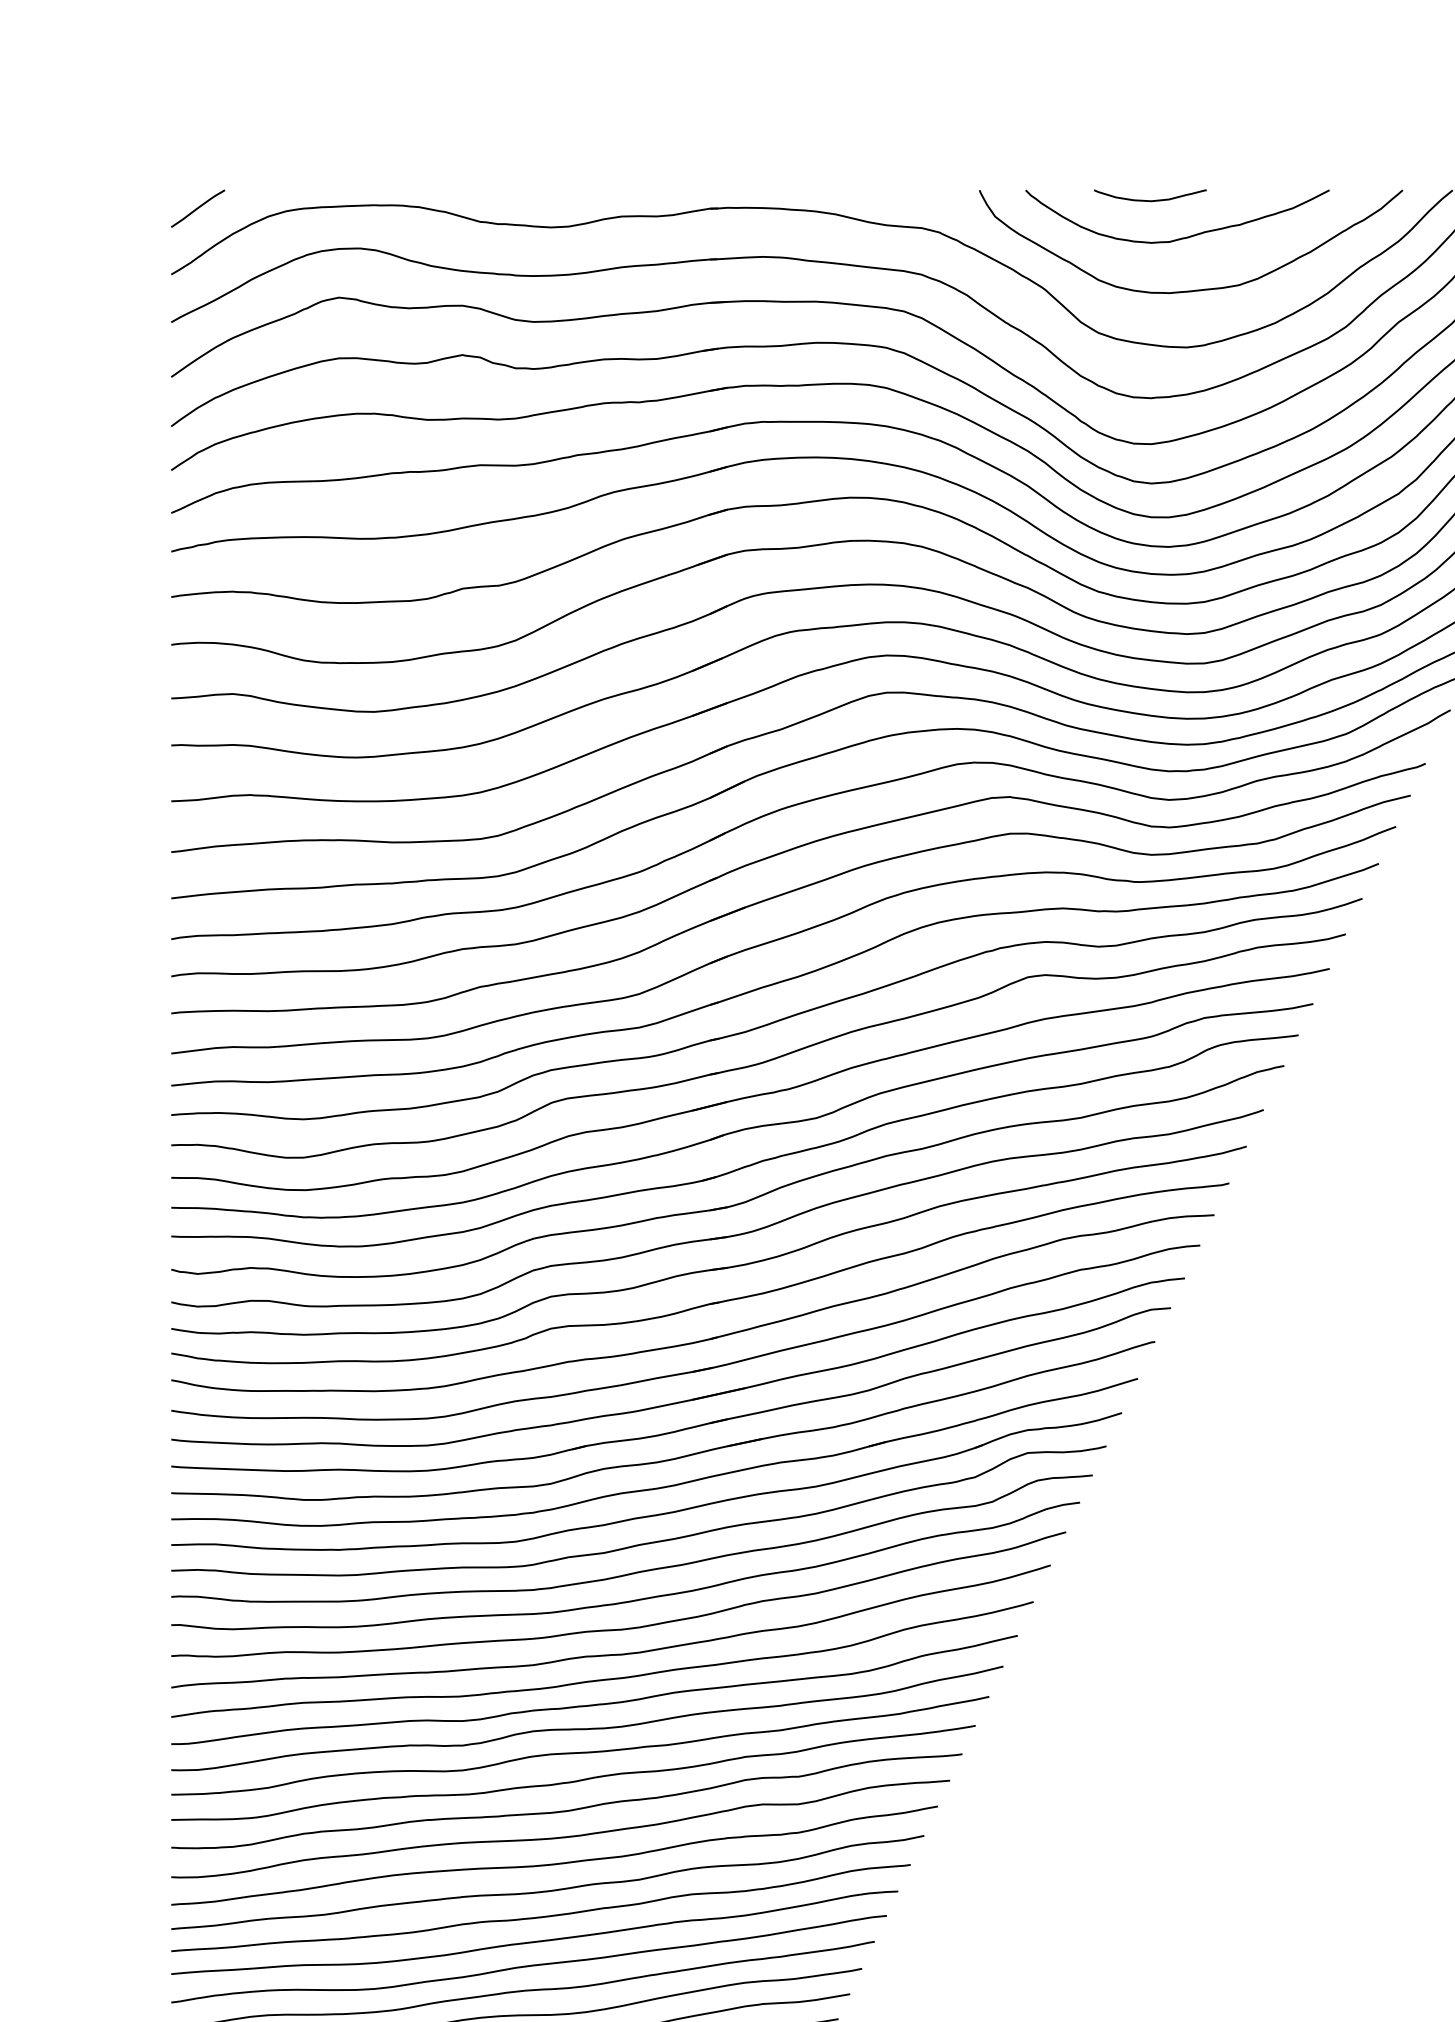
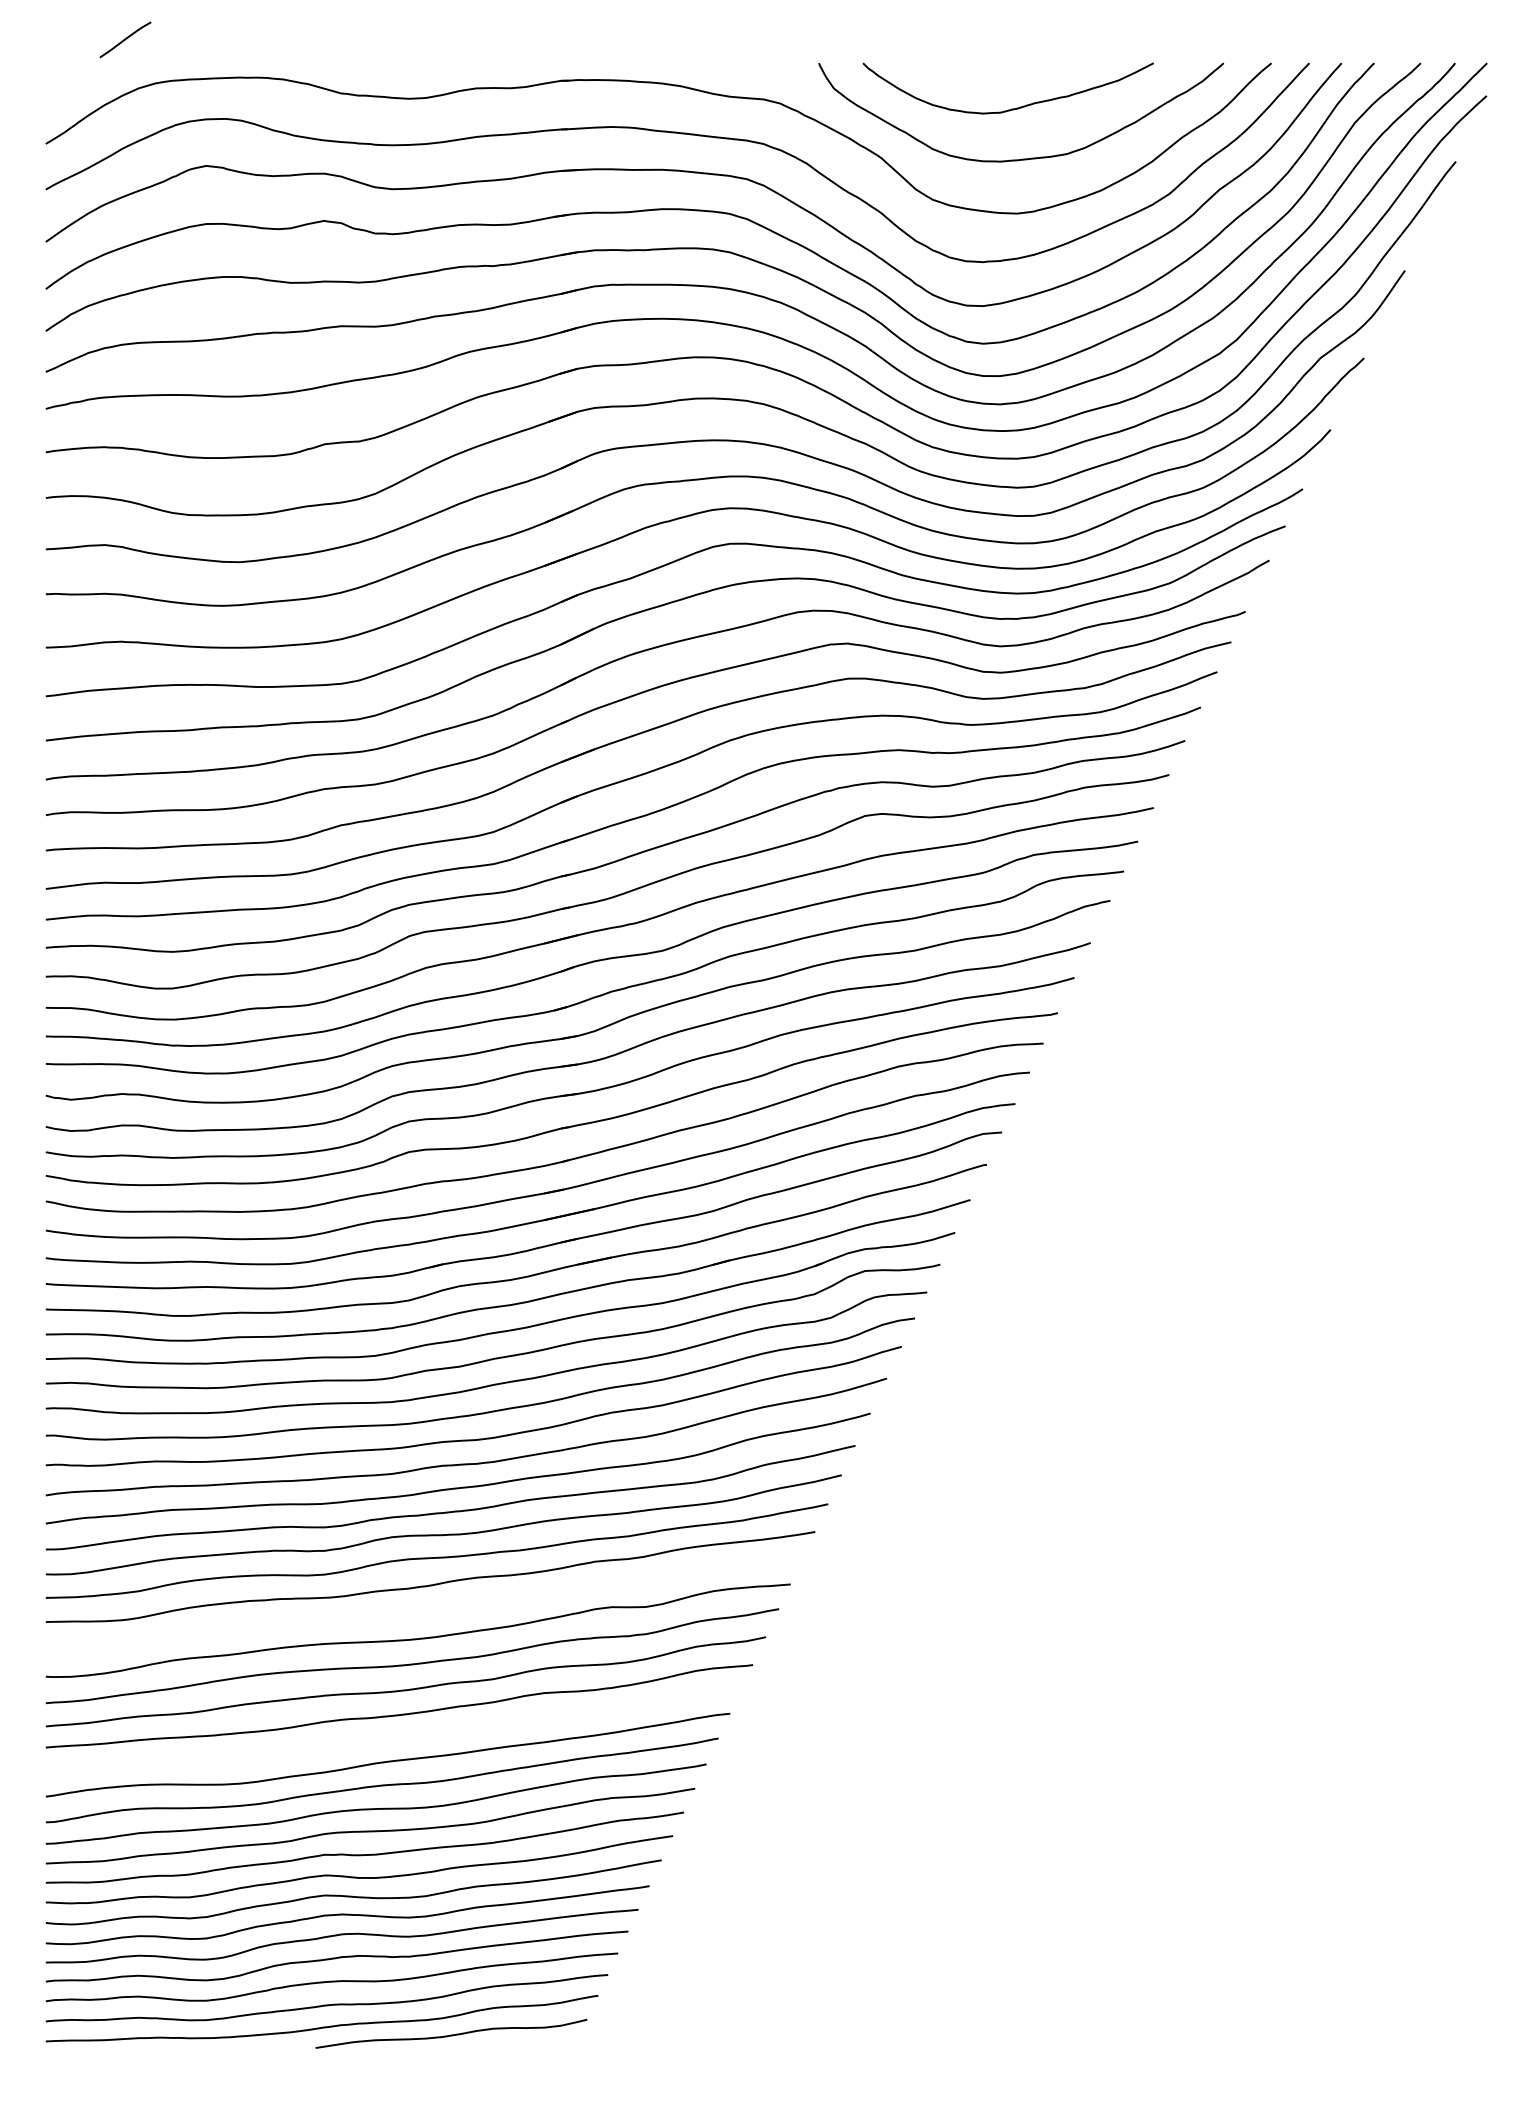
curve: (1150, 199) -> (982, 72), removed
curve: (198, 208) -> (125, 39), moved
curve: (566, 1810) -> (423, 1612), removed
curve: (534, 1940) -> (393, 1737), removed

